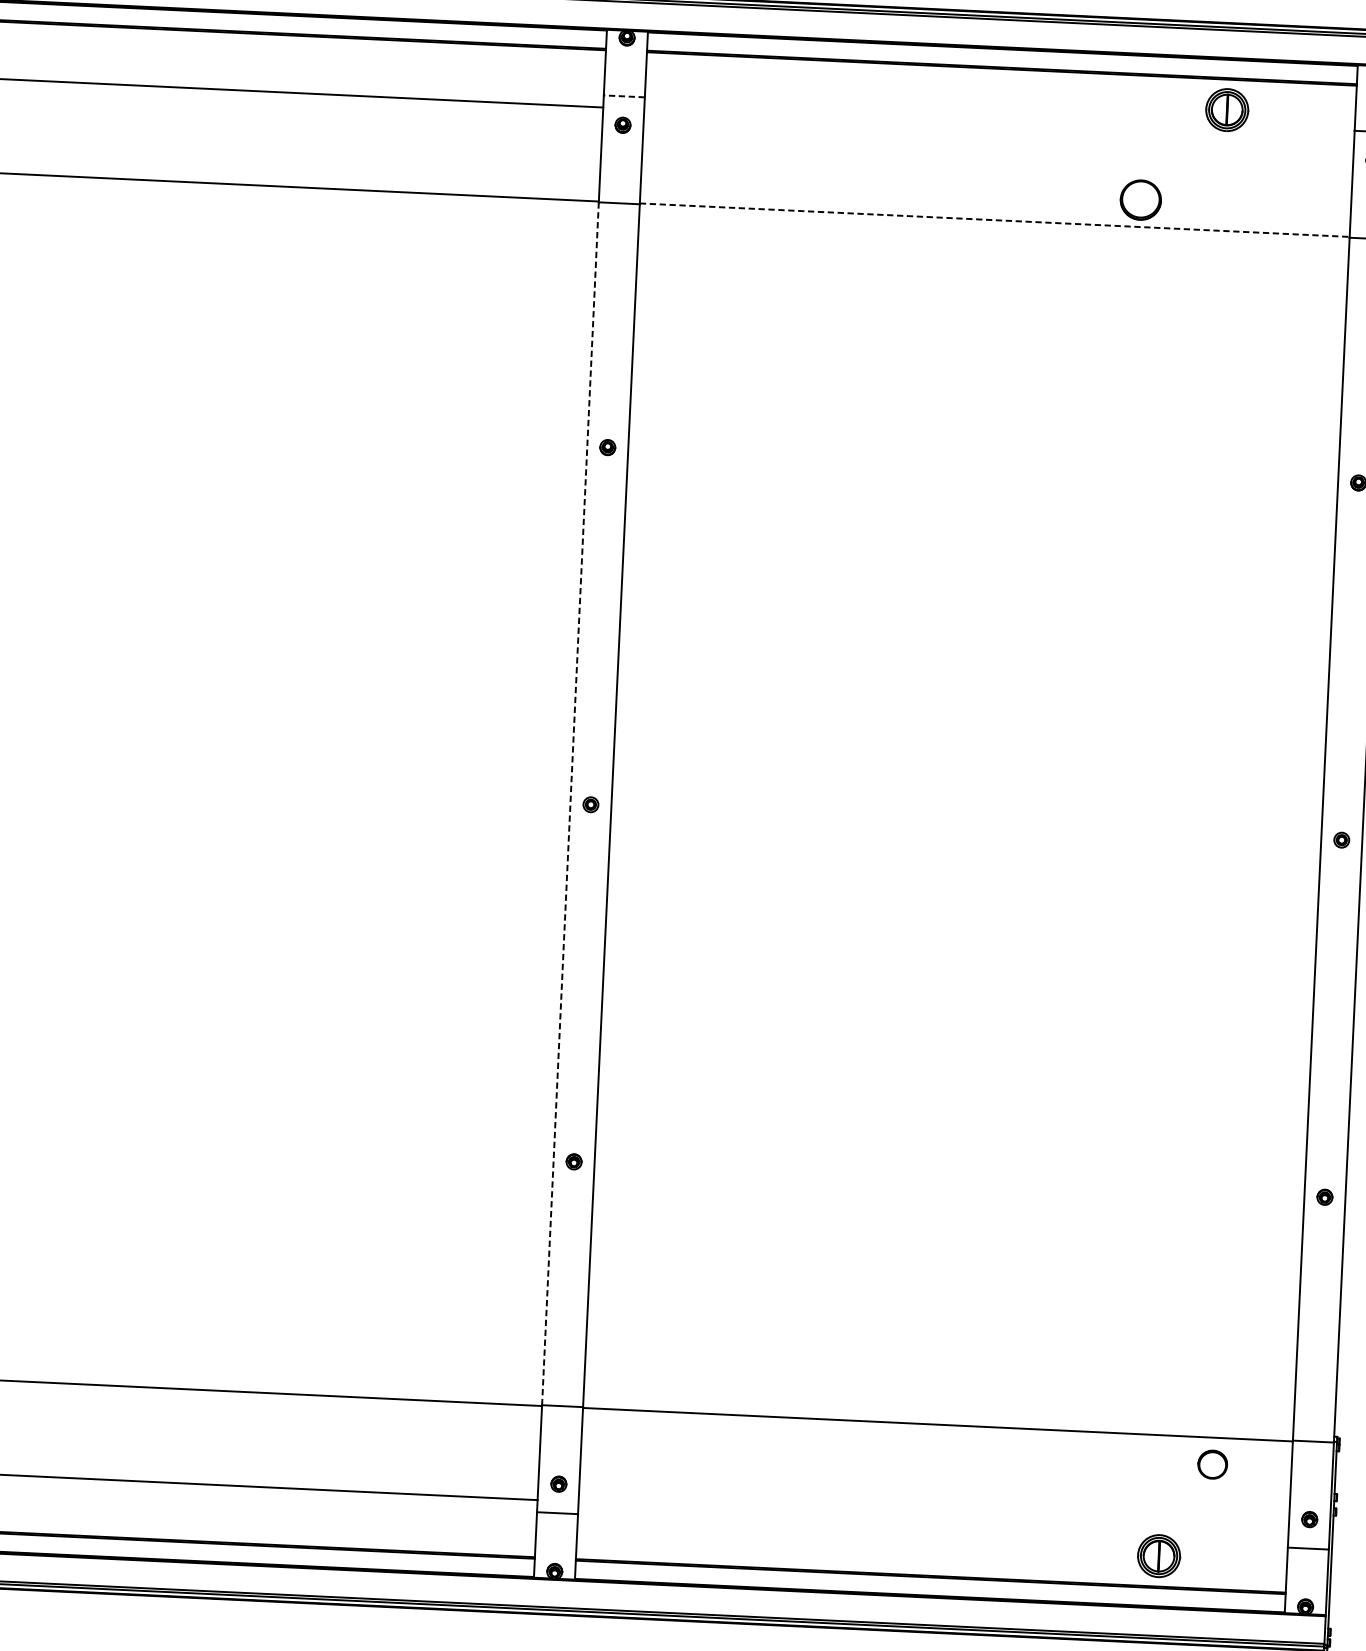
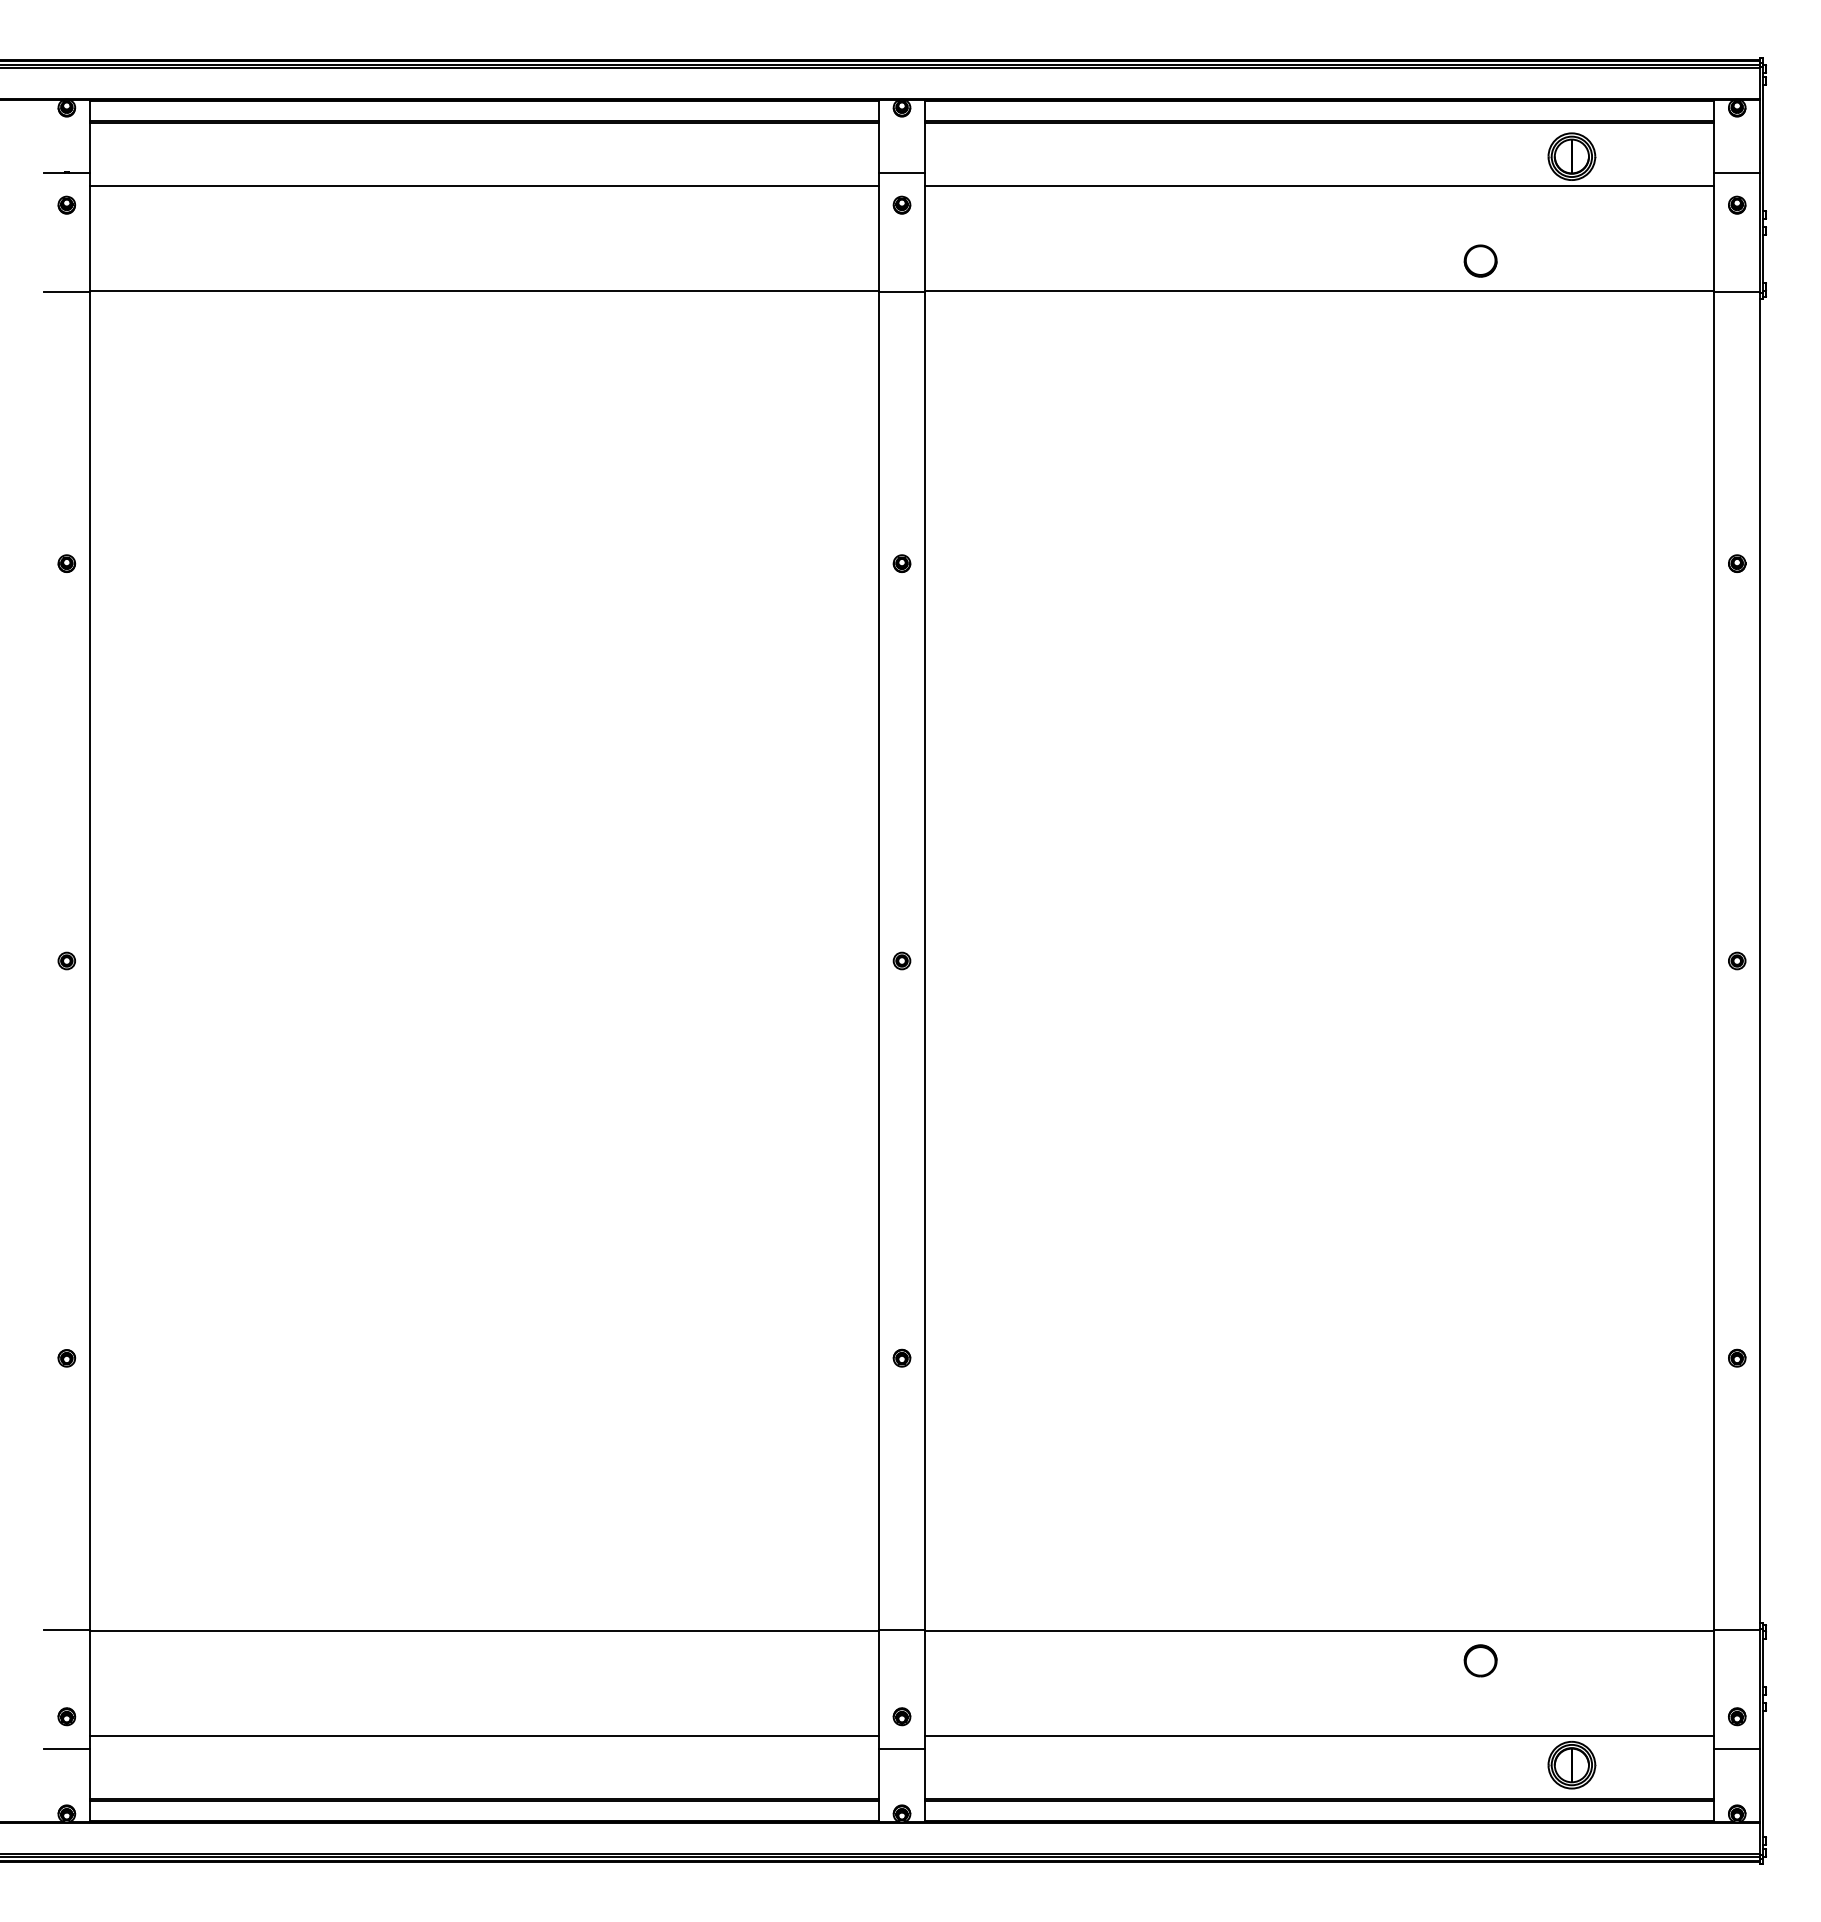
line: (624, 96) -> (902, 173), dashed -> solid
line: (999, 126) -> (1319, 186), added
part: (1140, 199) -> (1480, 260), size x0.71
line: (994, 220) -> (1319, 291), dashed -> solid
line: (570, 803) -> (879, 960), dashed -> solid
part: (1212, 1464) -> (1480, 1660), moved
line: (933, 1518) -> (1319, 1735), added

